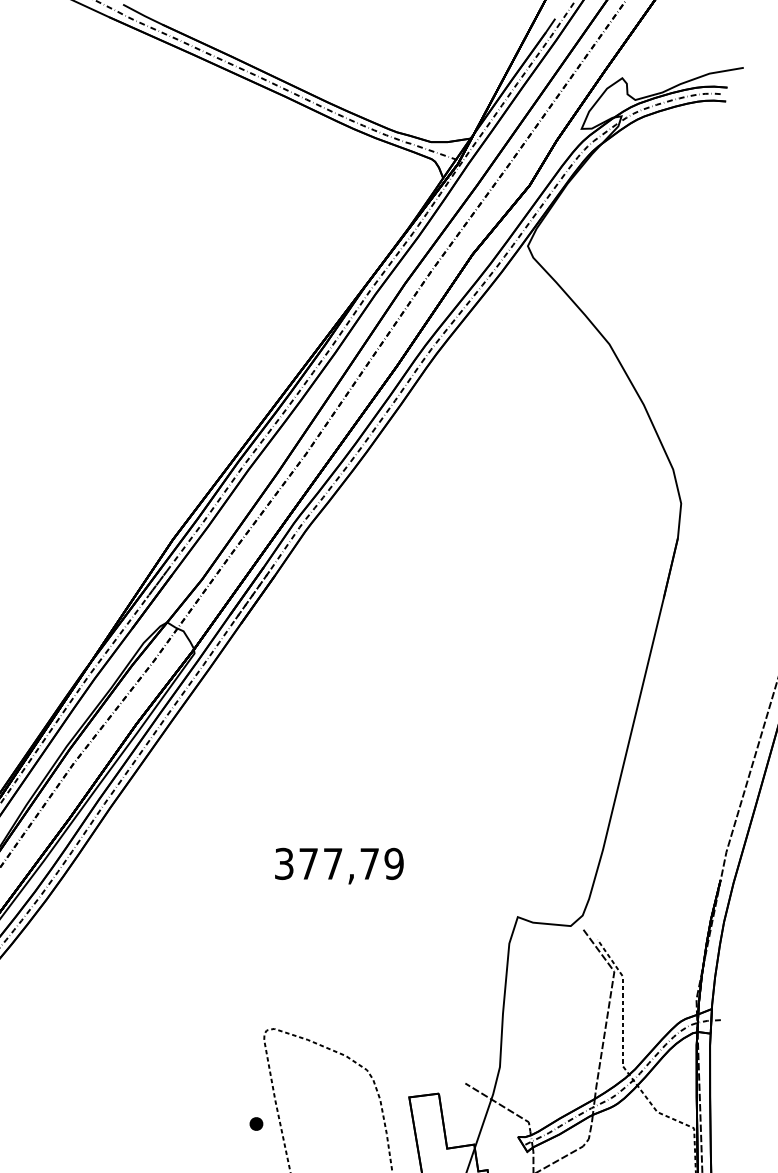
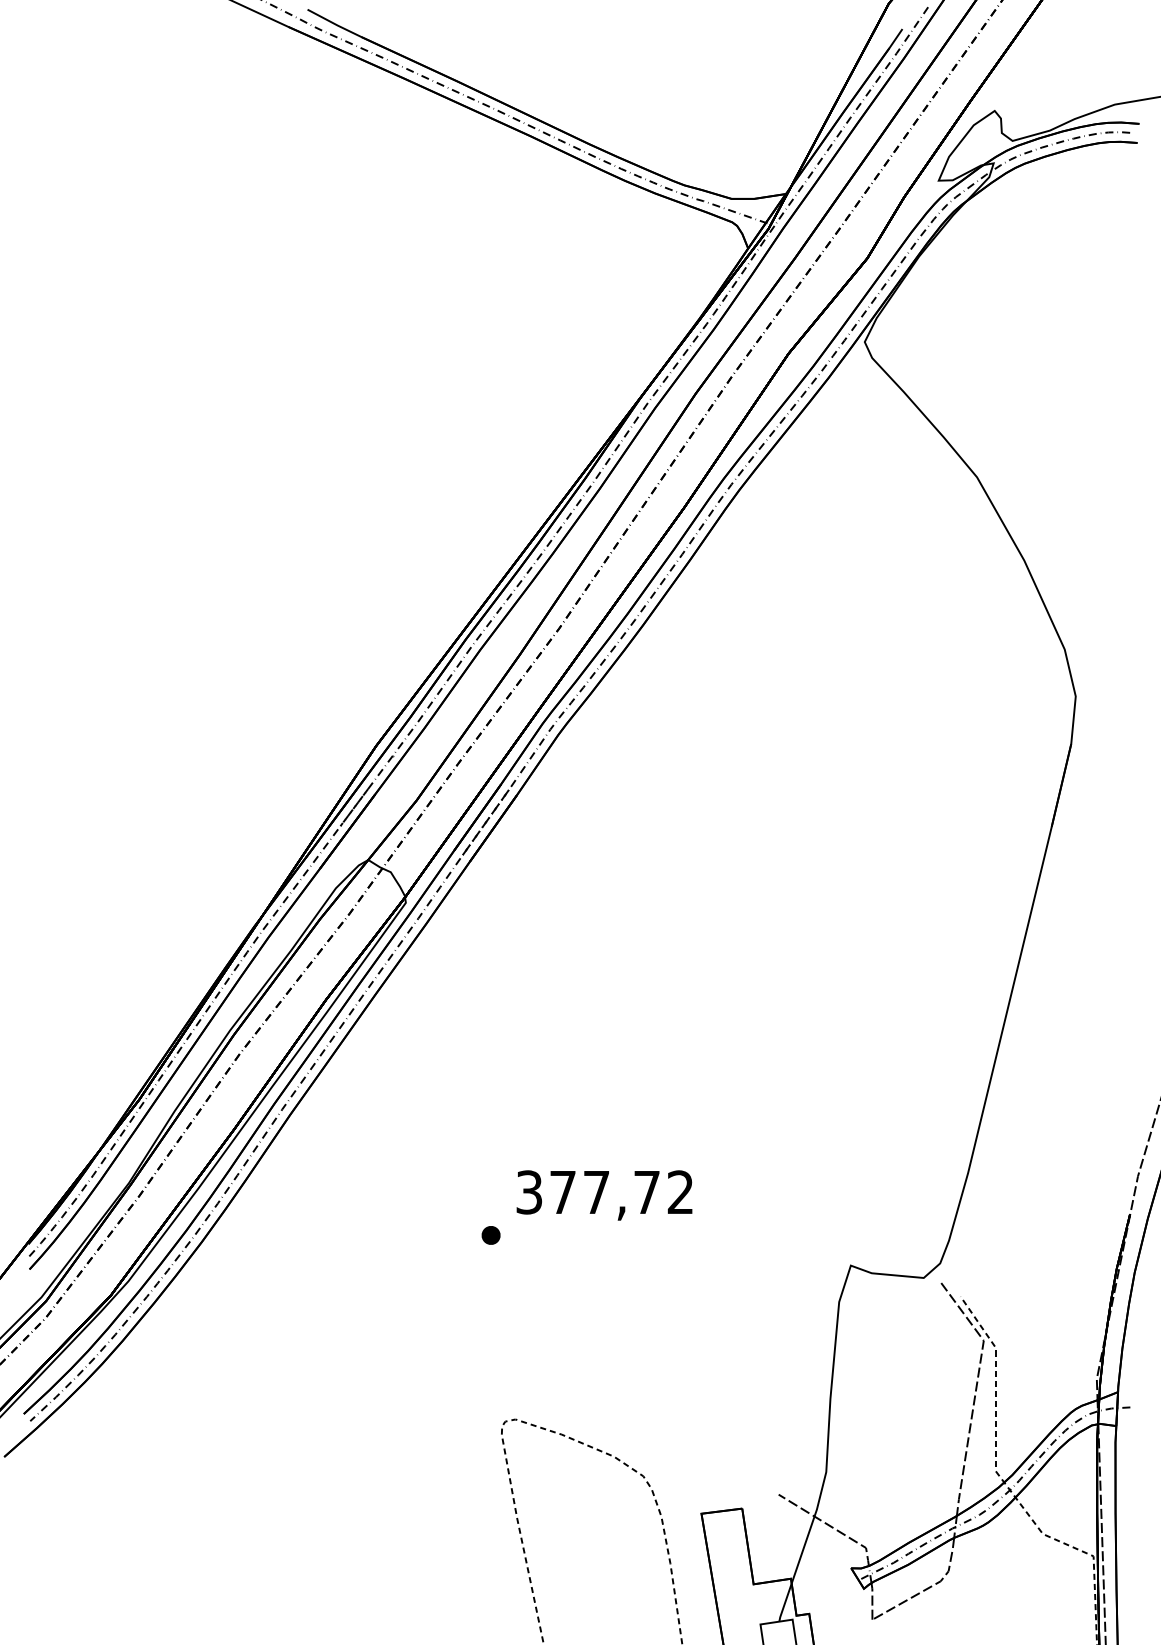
text: (394, 863) -> (680, 1192), 377,79 -> 377,72
part: (256, 1124) -> (490, 1235), moved

